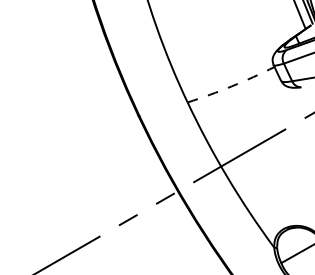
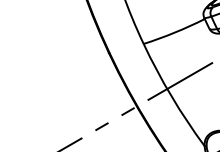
arc: (231, 86) -> (174, 32), dashed -> solid

